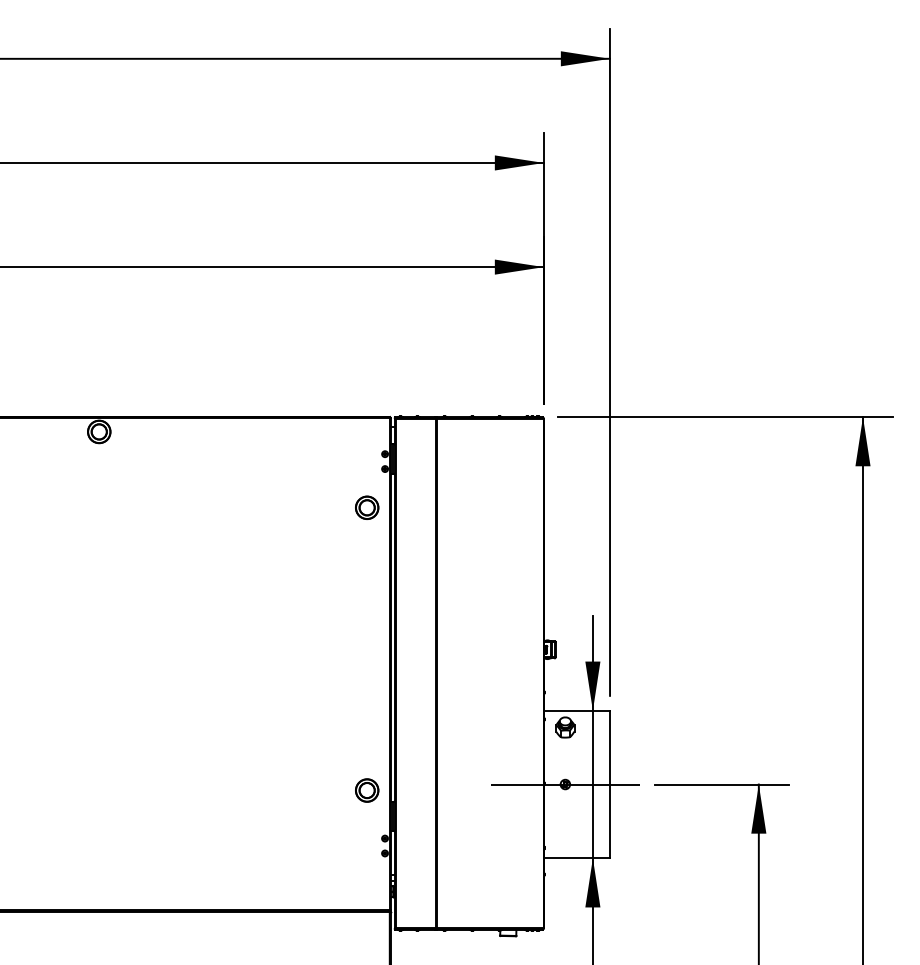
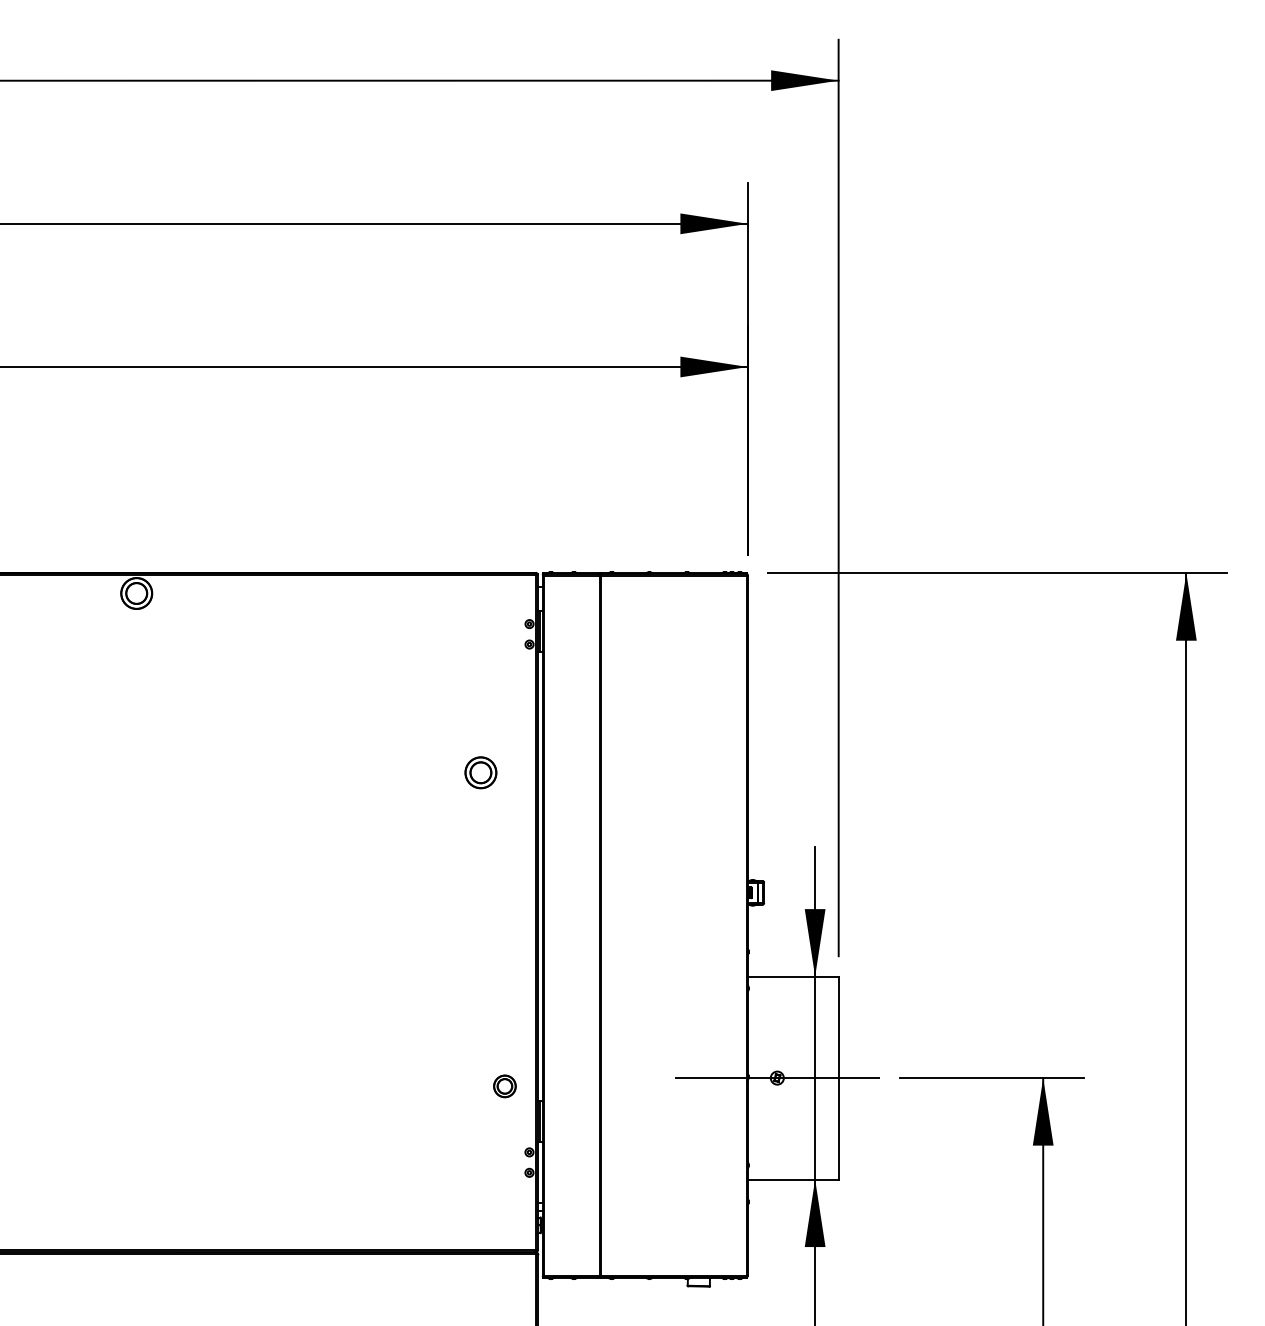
part: (366, 507) -> (480, 772), moved
part: (565, 727) -> (777, 999), removed
part: (366, 790) -> (504, 1086), size x0.7

